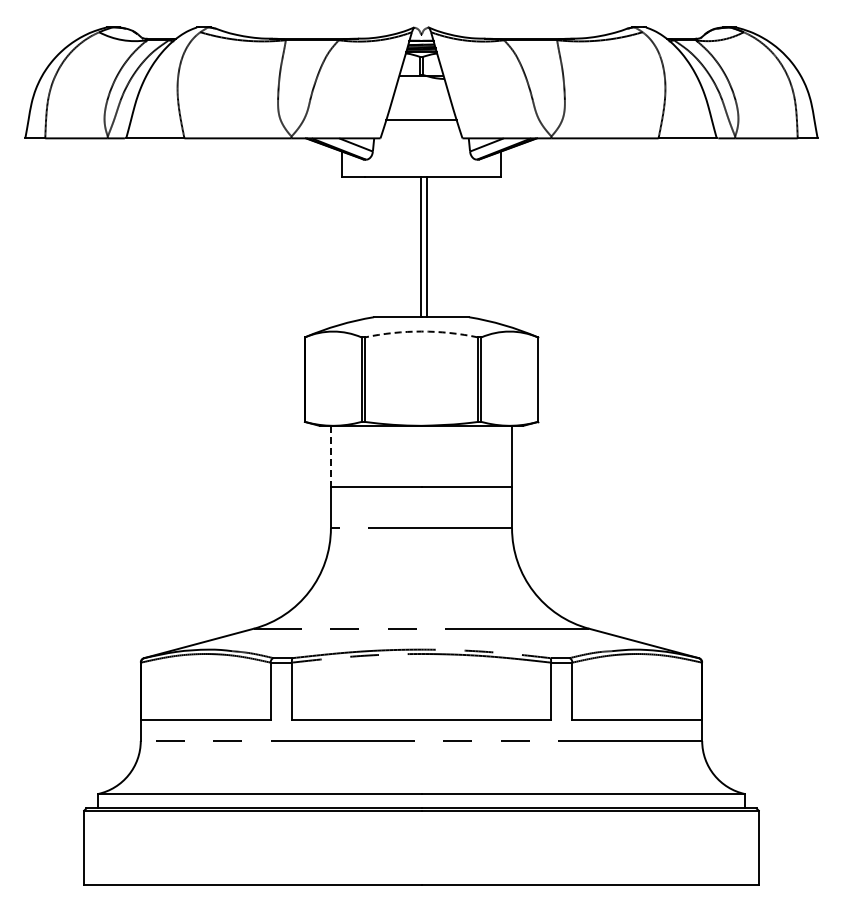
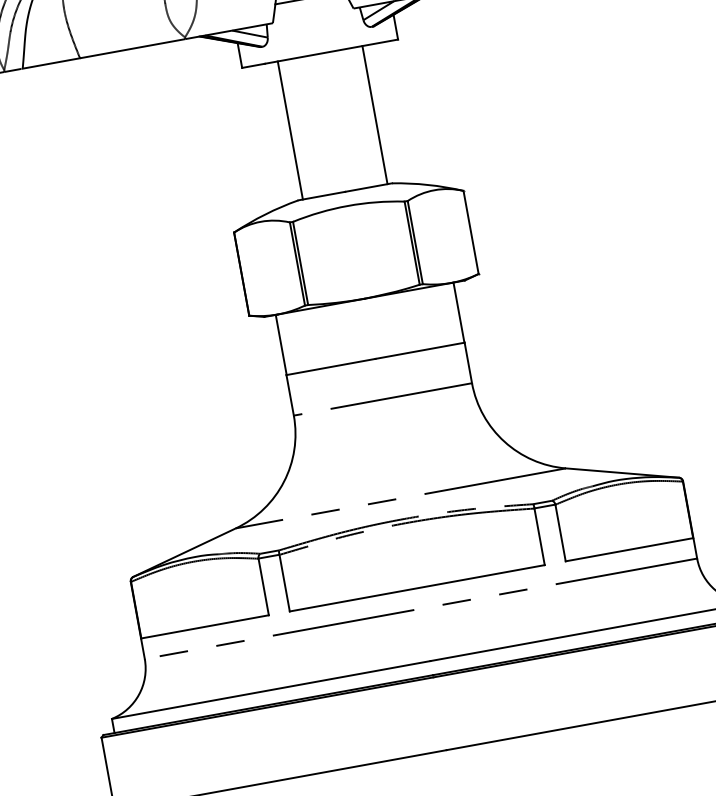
line: (421, 246) -> (290, 129), moved
line: (426, 246) -> (374, 114), moved
arc: (421, 331) -> (347, 205), dashed -> solid
line: (331, 456) -> (281, 344), dashed -> solid

